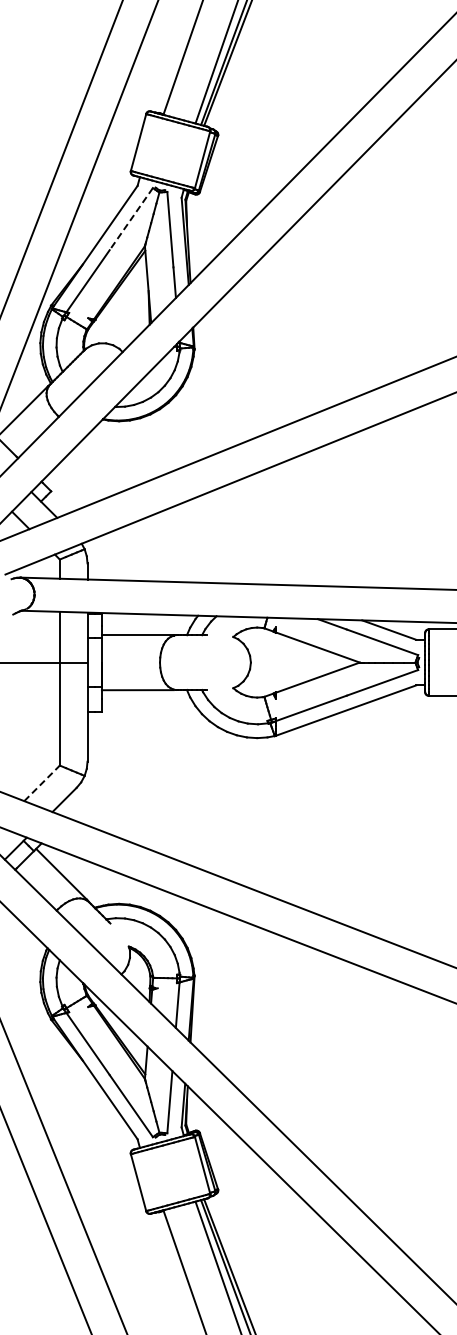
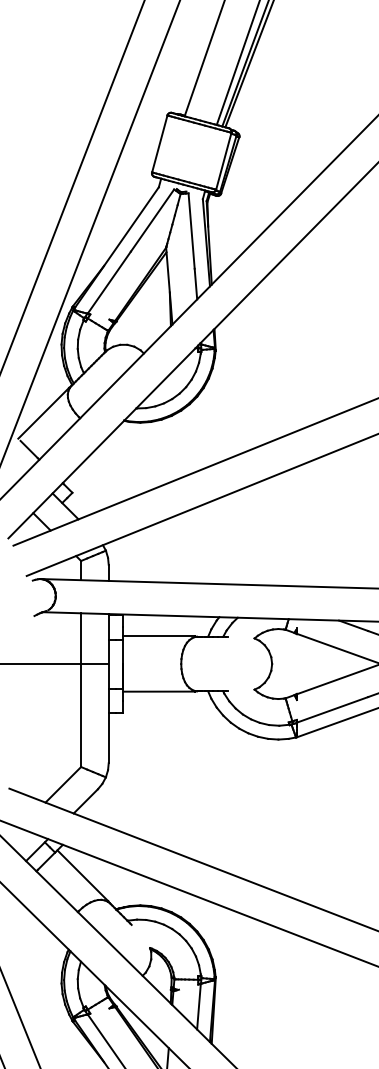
line: (131, 219) -> (152, 220), dashed -> solid
line: (42, 783) -> (63, 784), dashed -> solid

